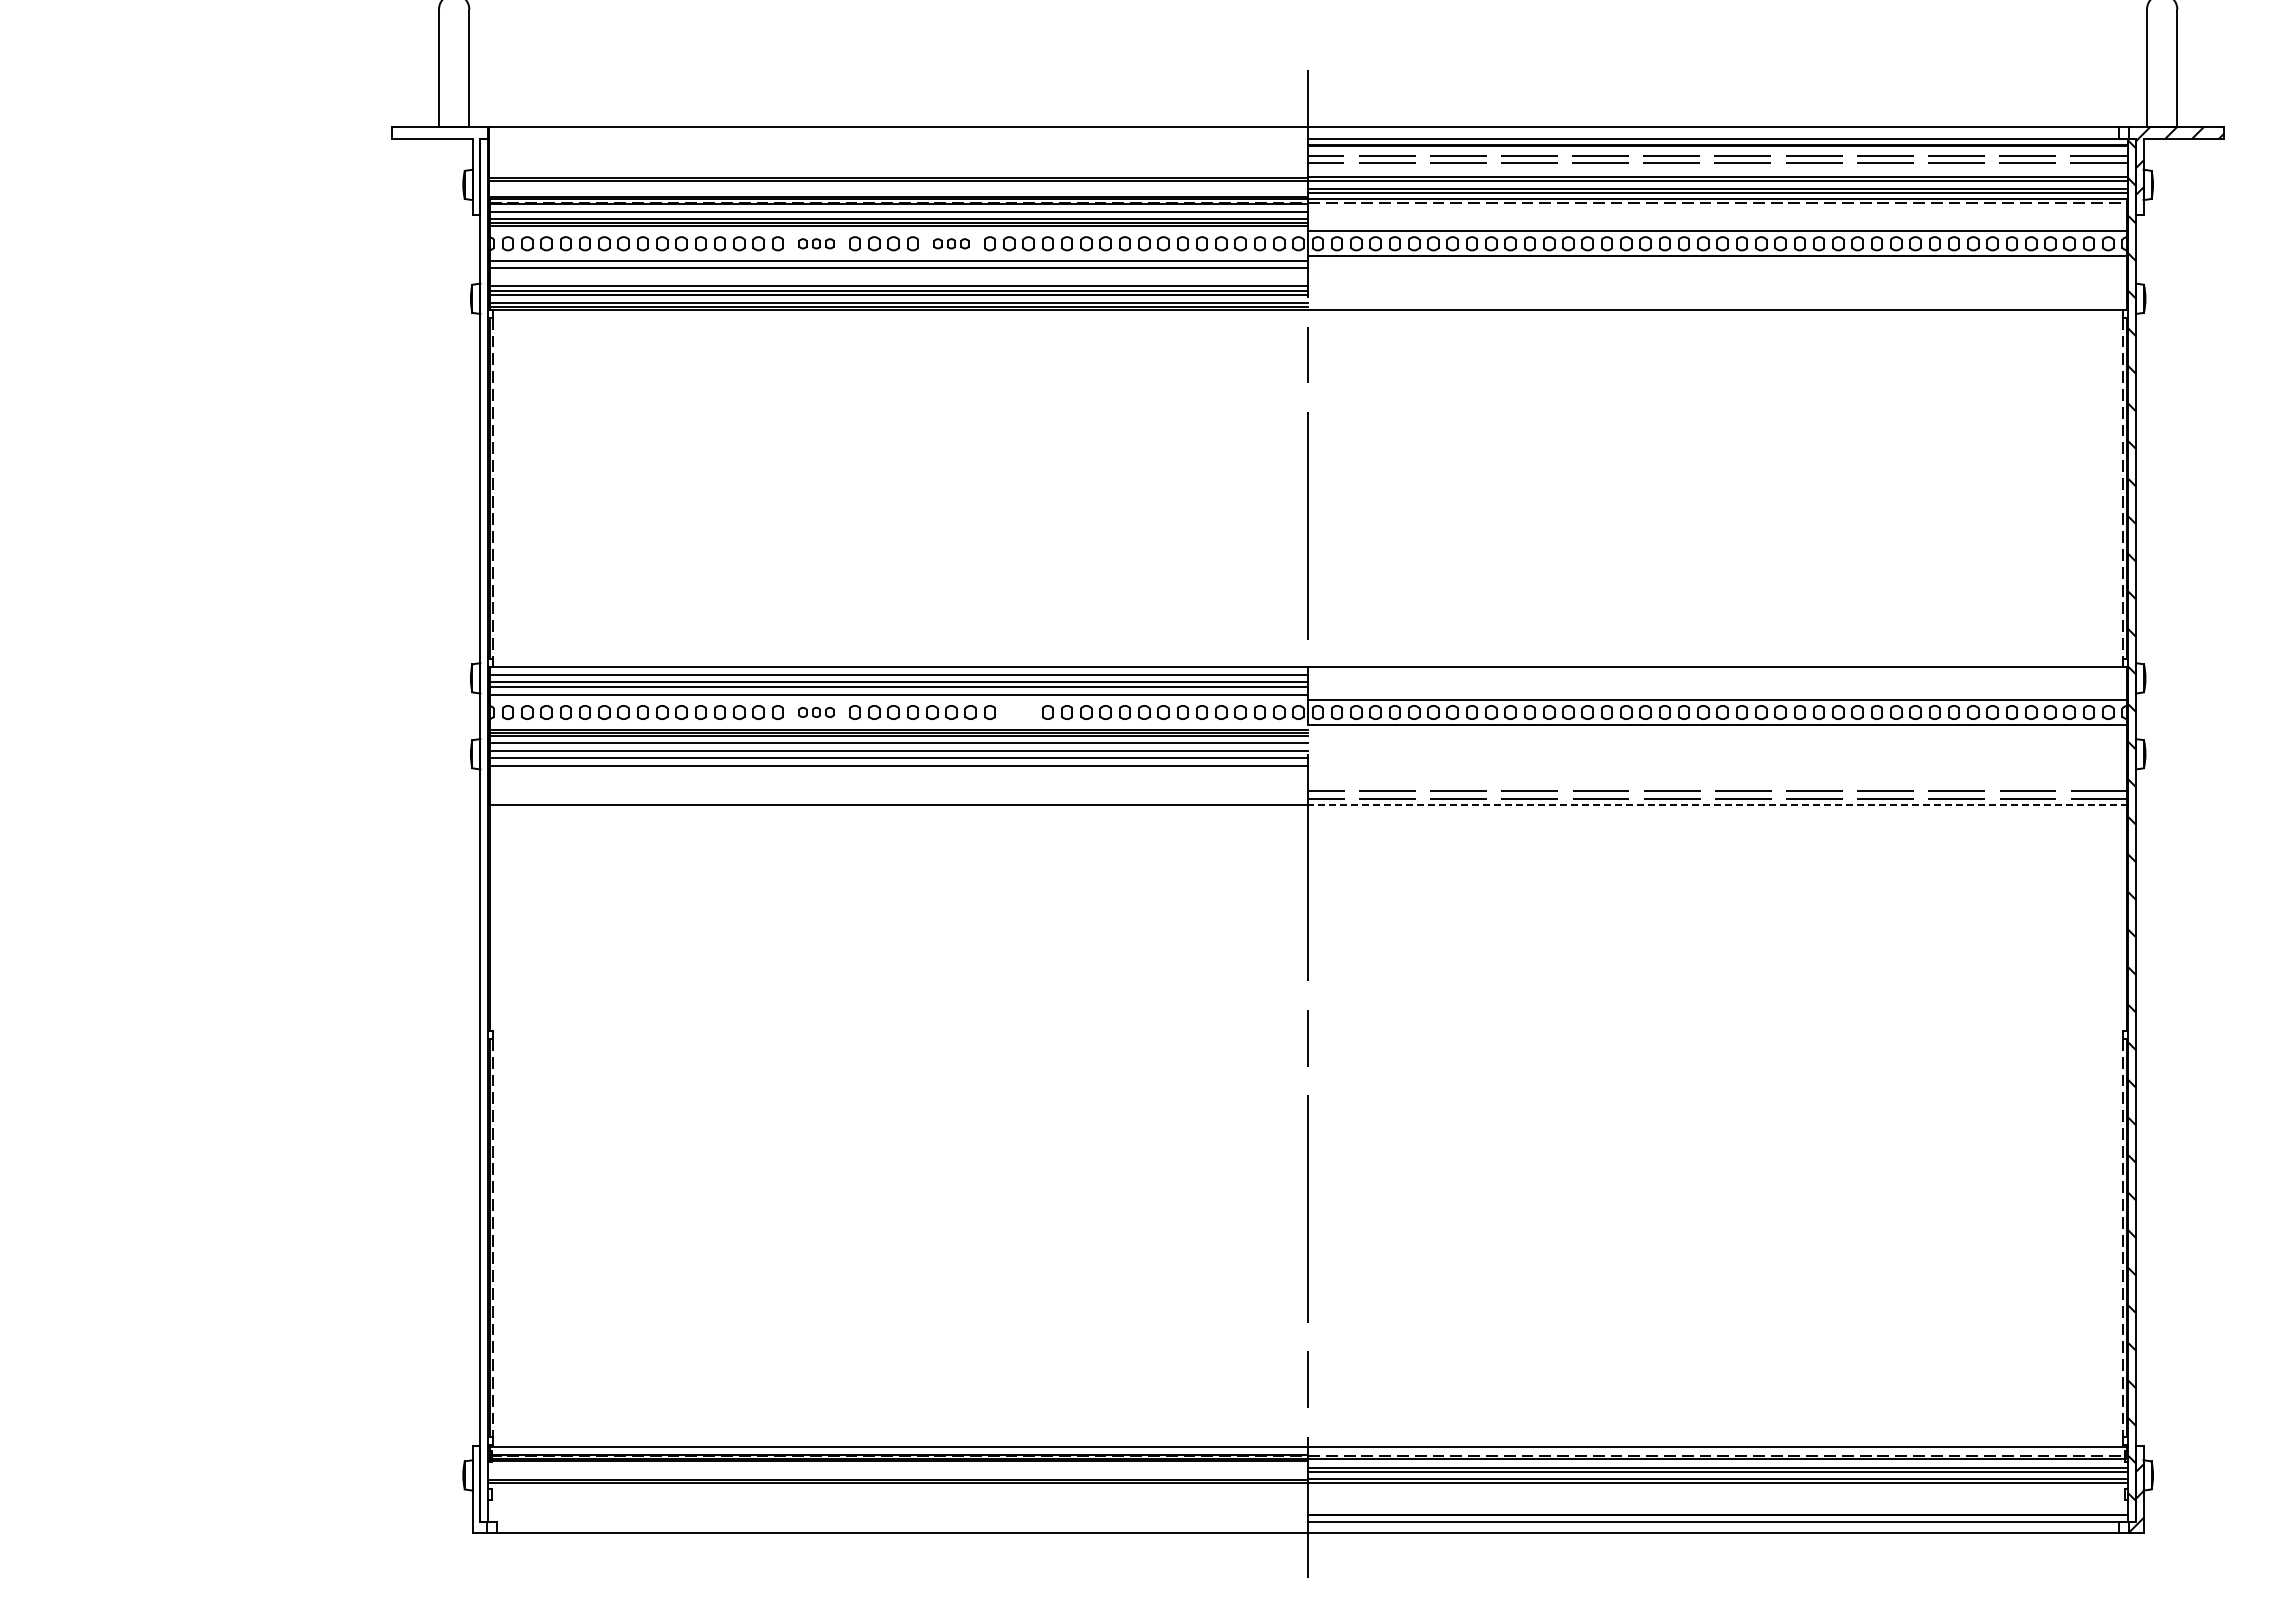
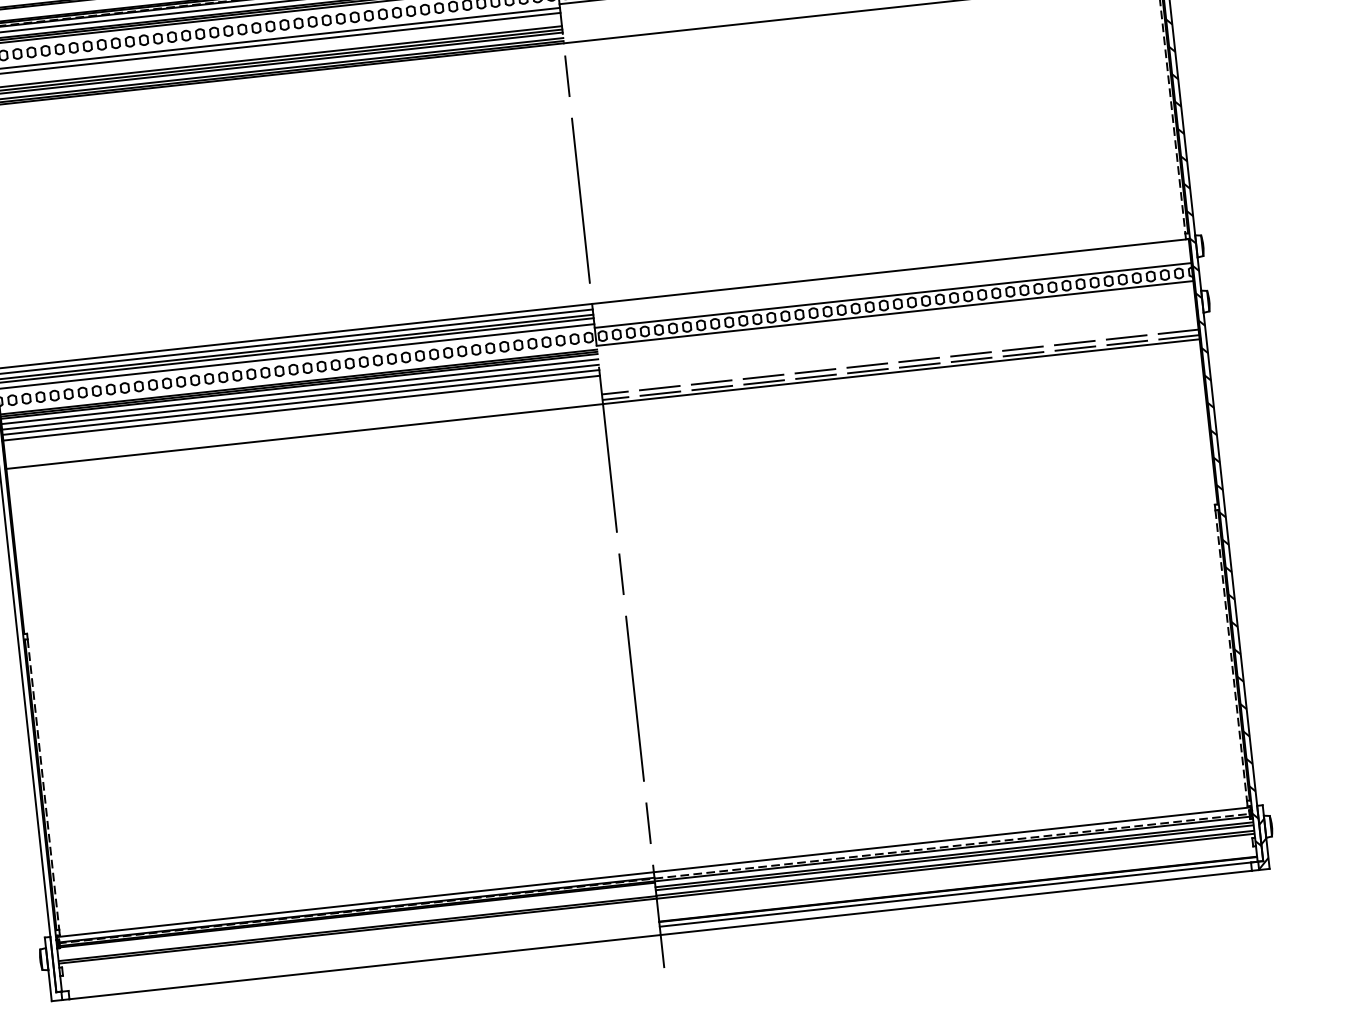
part: (816, 243) -> (200, 33), size x1.43
part: (951, 243) -> (298, 23), size x1.43
part: (816, 712) -> (237, 375), size x1.43
part: (1018, 712) -> (384, 359), added
line: (1717, 804) -> (901, 371), dashed -> solid

